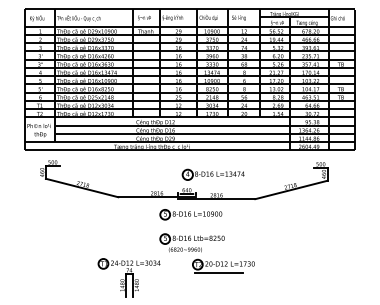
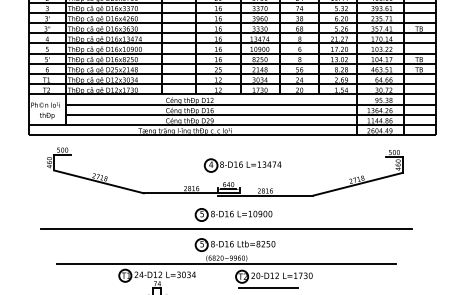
part: (212, 174) -> (241, 165), moved
line: (184, 225) -> (225, 228), added
line: (185, 254) -> (226, 264), added

